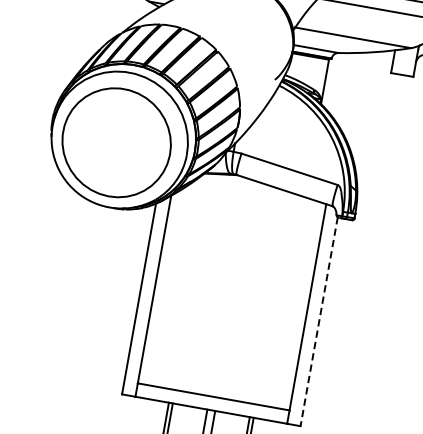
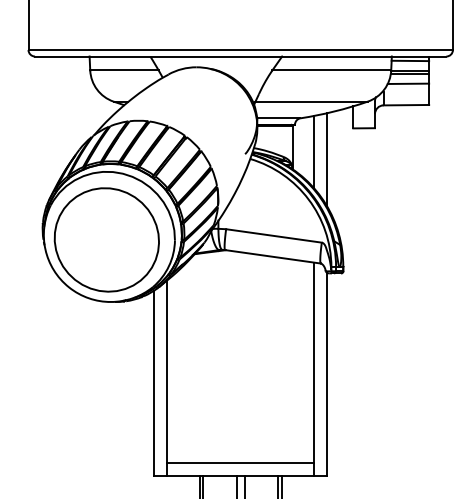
line: (346, 89) -> (314, 151), added
line: (358, 100) -> (327, 159), added
line: (319, 321) -> (327, 374), dashed -> solid

